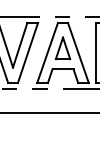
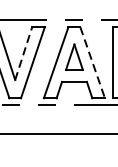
line: (20, 44) -> (24, 52), solid -> dashed
line: (78, 53) -> (92, 63), solid -> dashed

